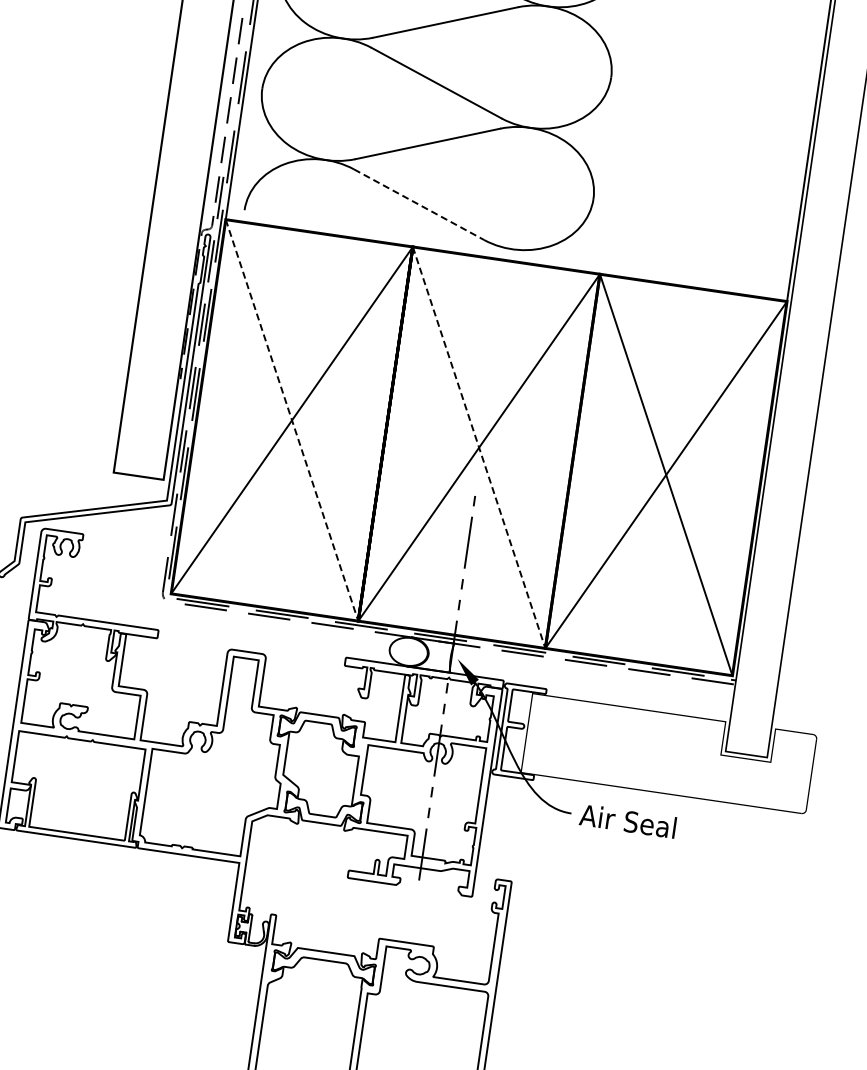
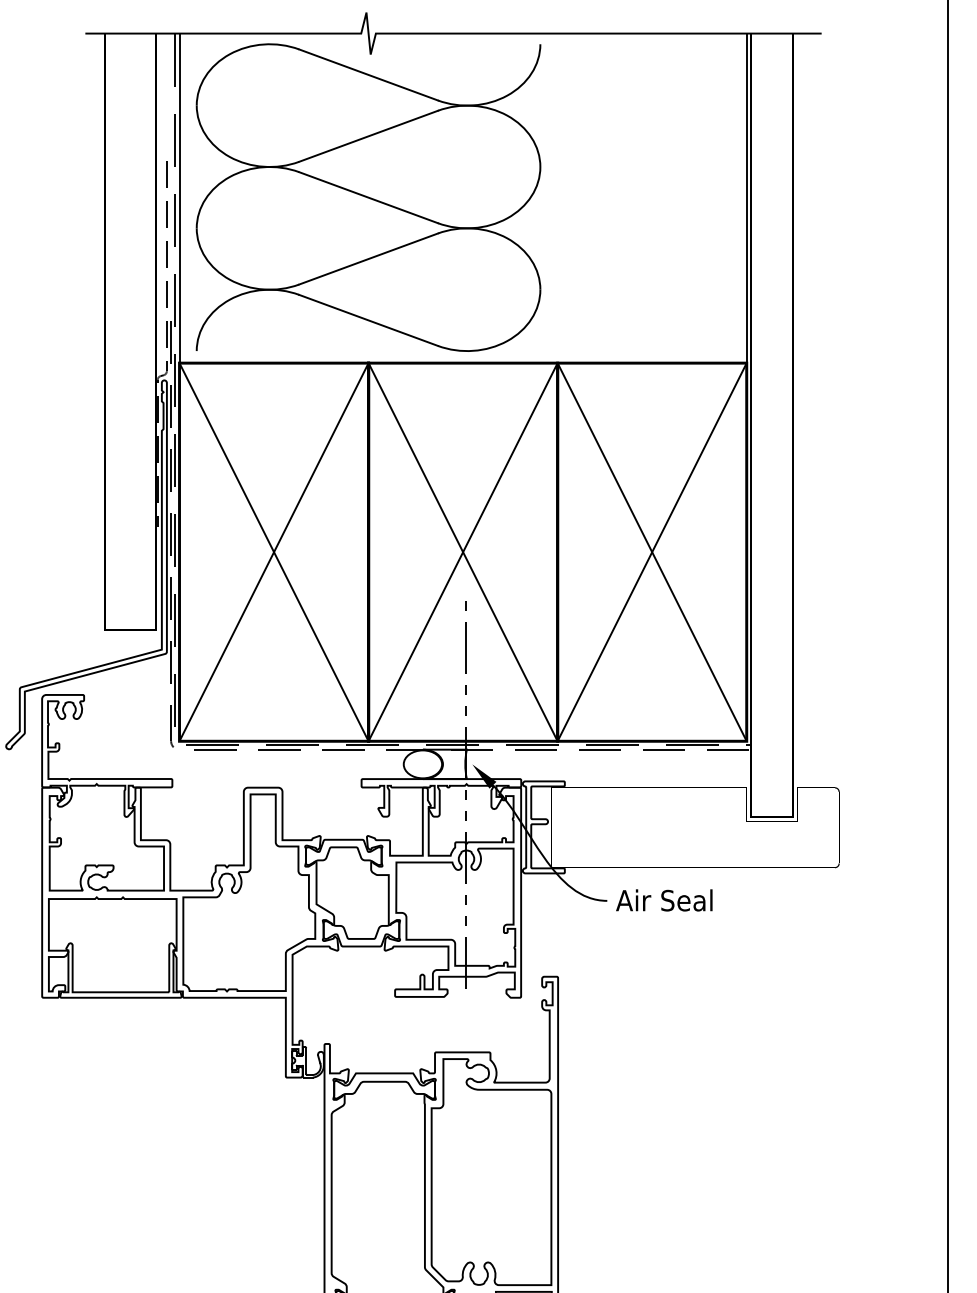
line: (418, 204) -> (368, 320), dashed -> solid
line: (292, 420) -> (274, 552), dashed -> solid
line: (479, 448) -> (463, 552), dashed -> solid

